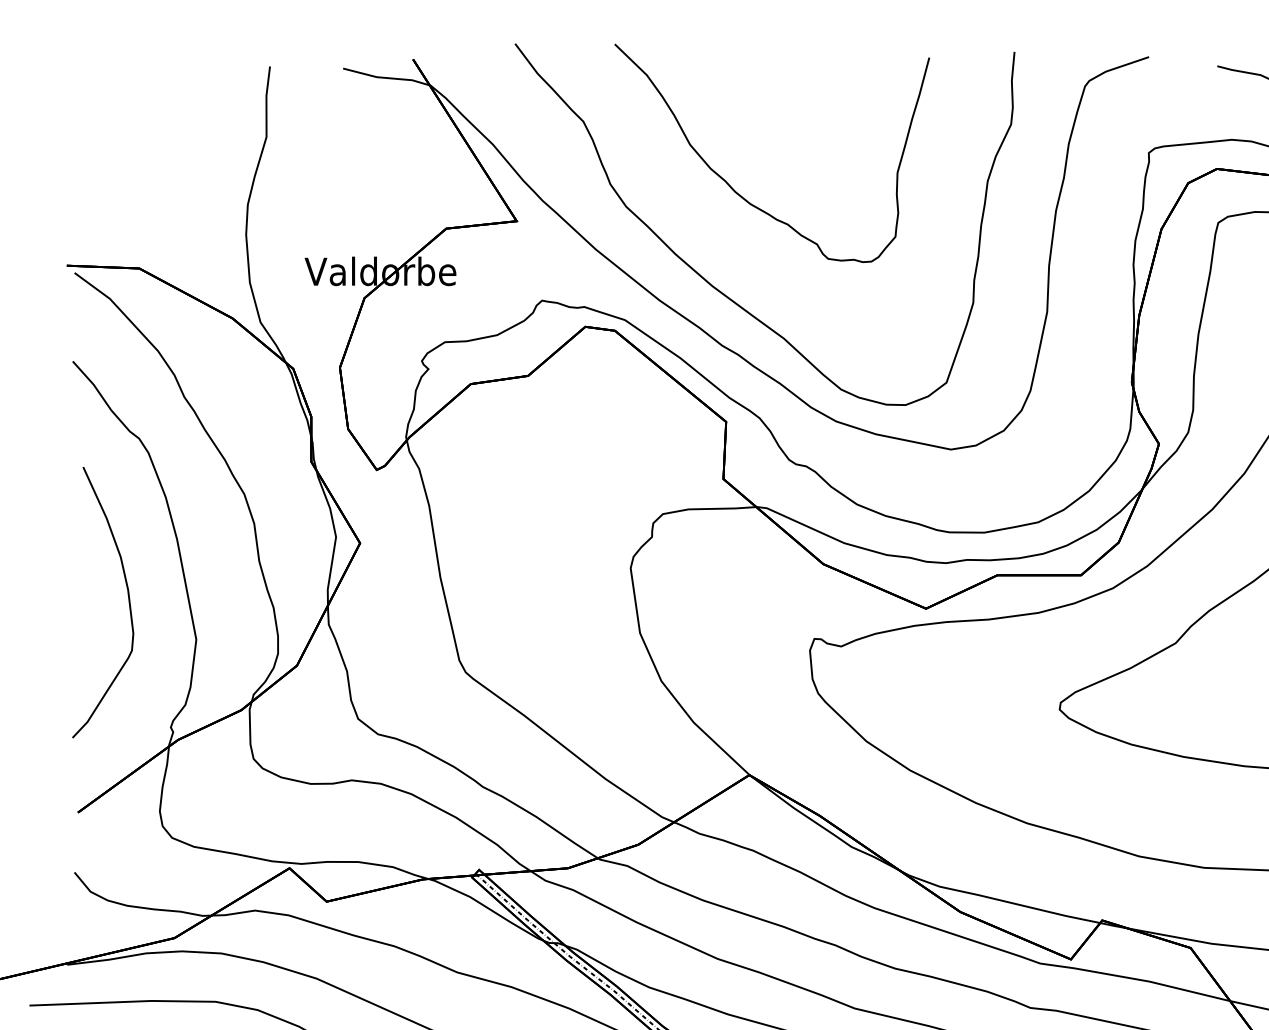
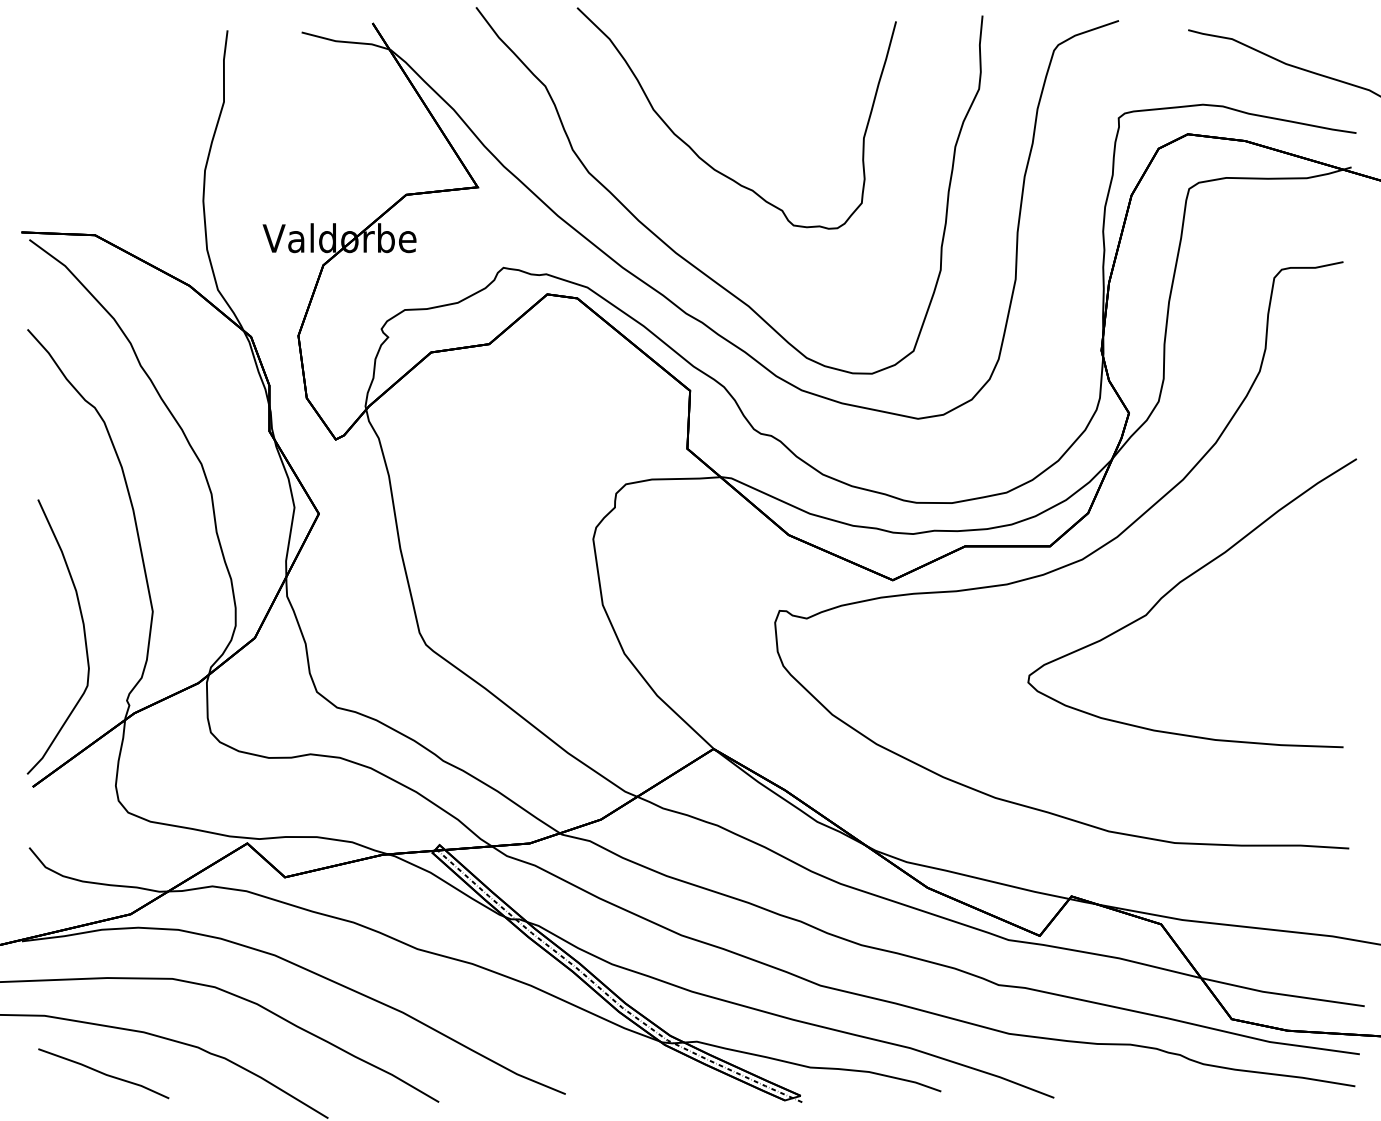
curve: (127, 599) -> (83, 633), moved

